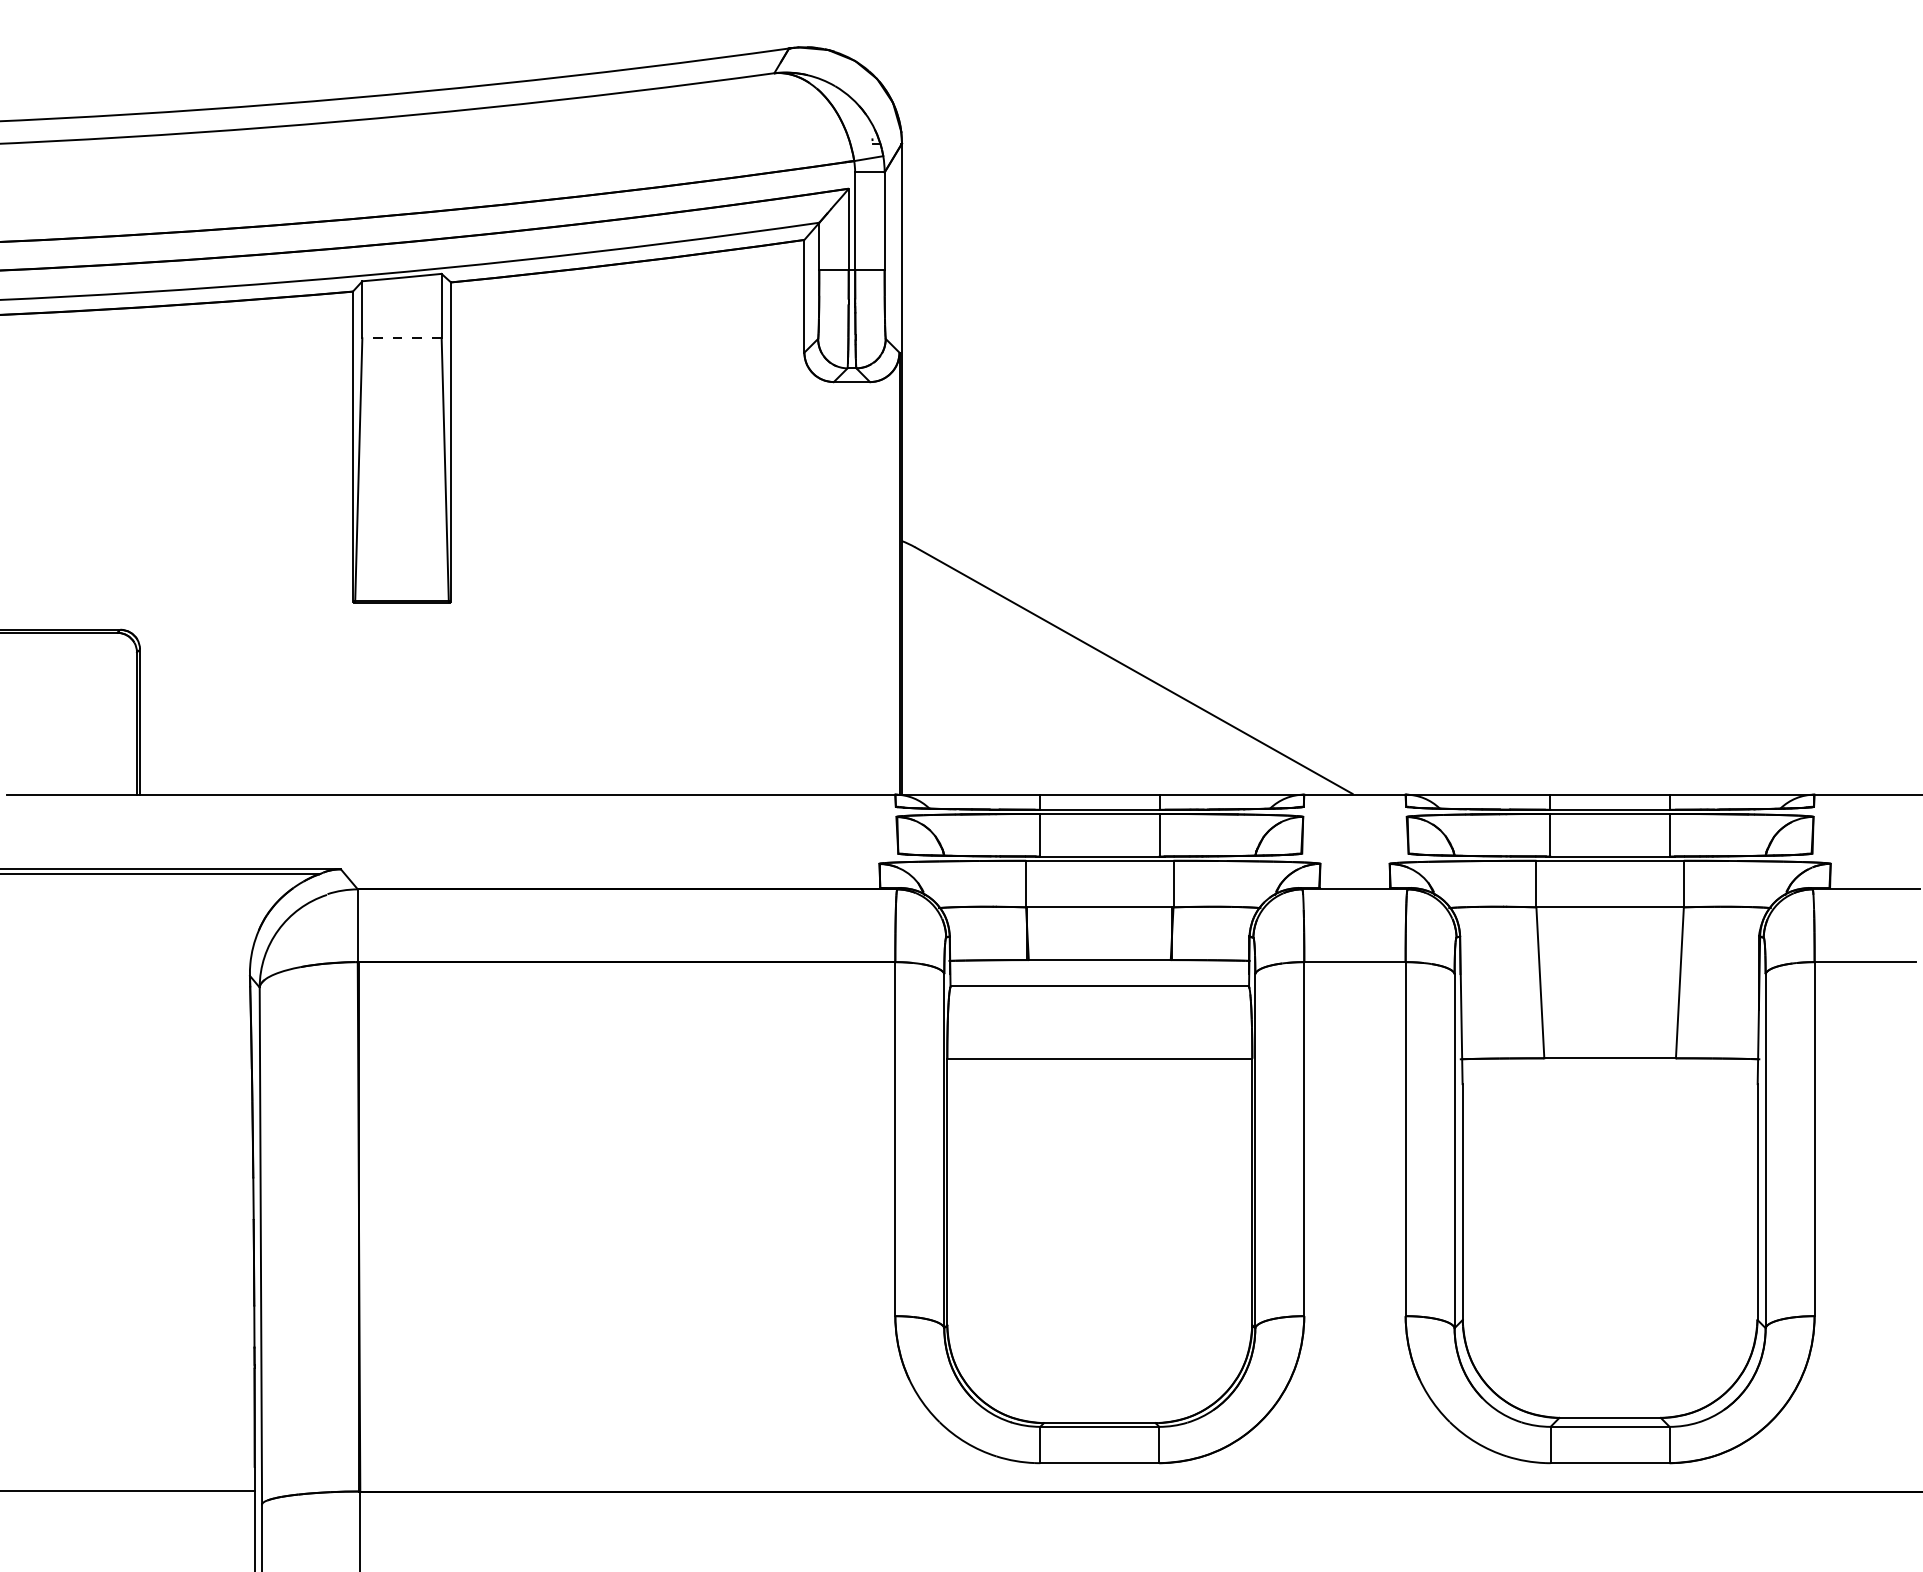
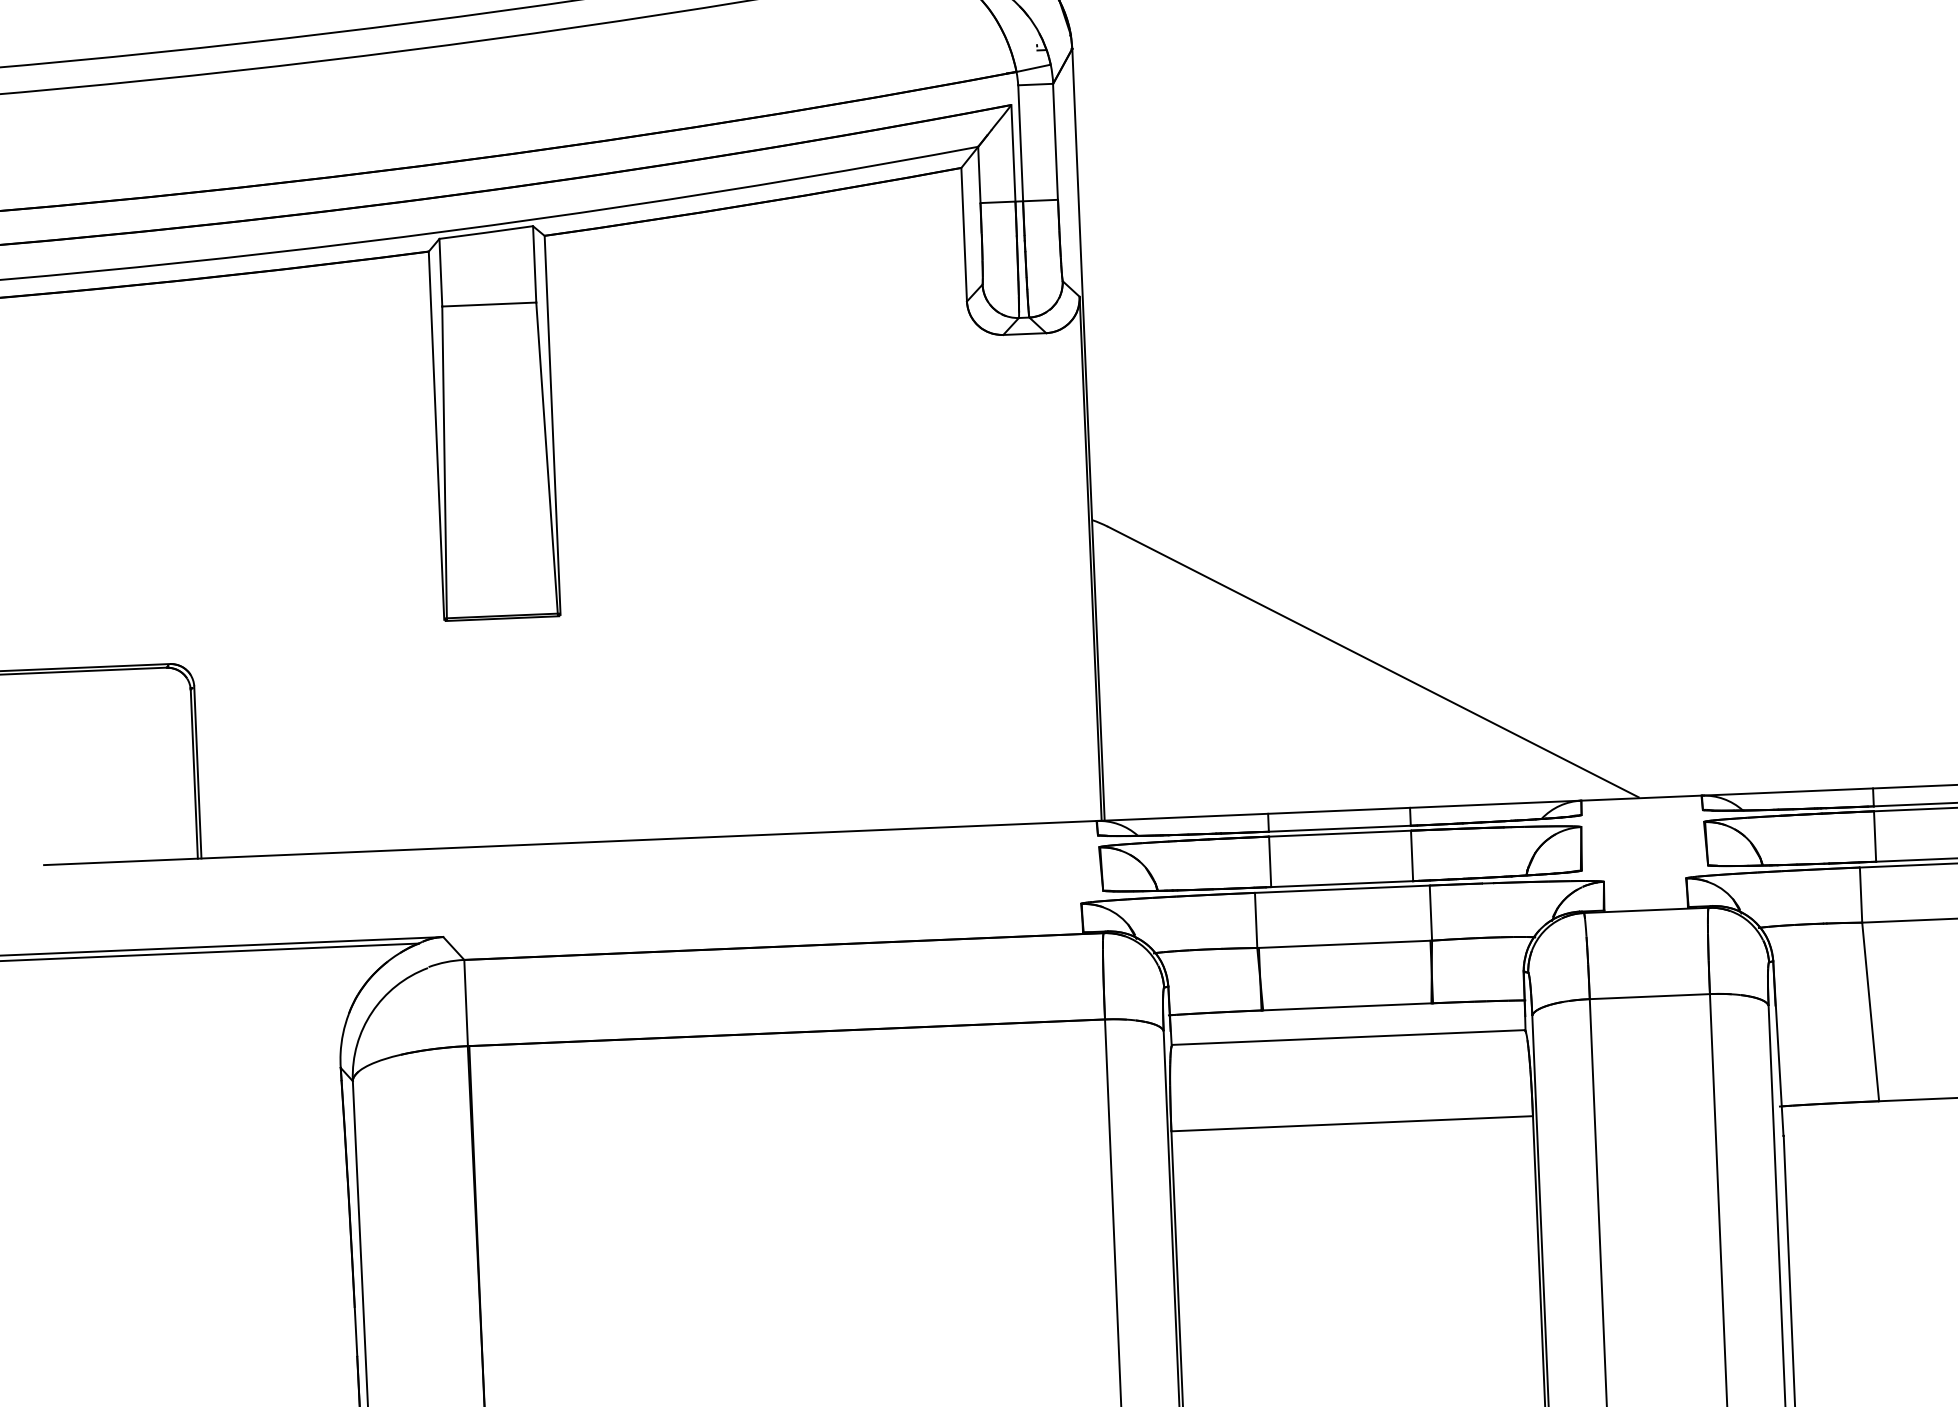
line: (402, 338) -> (489, 304), dashed -> solid

